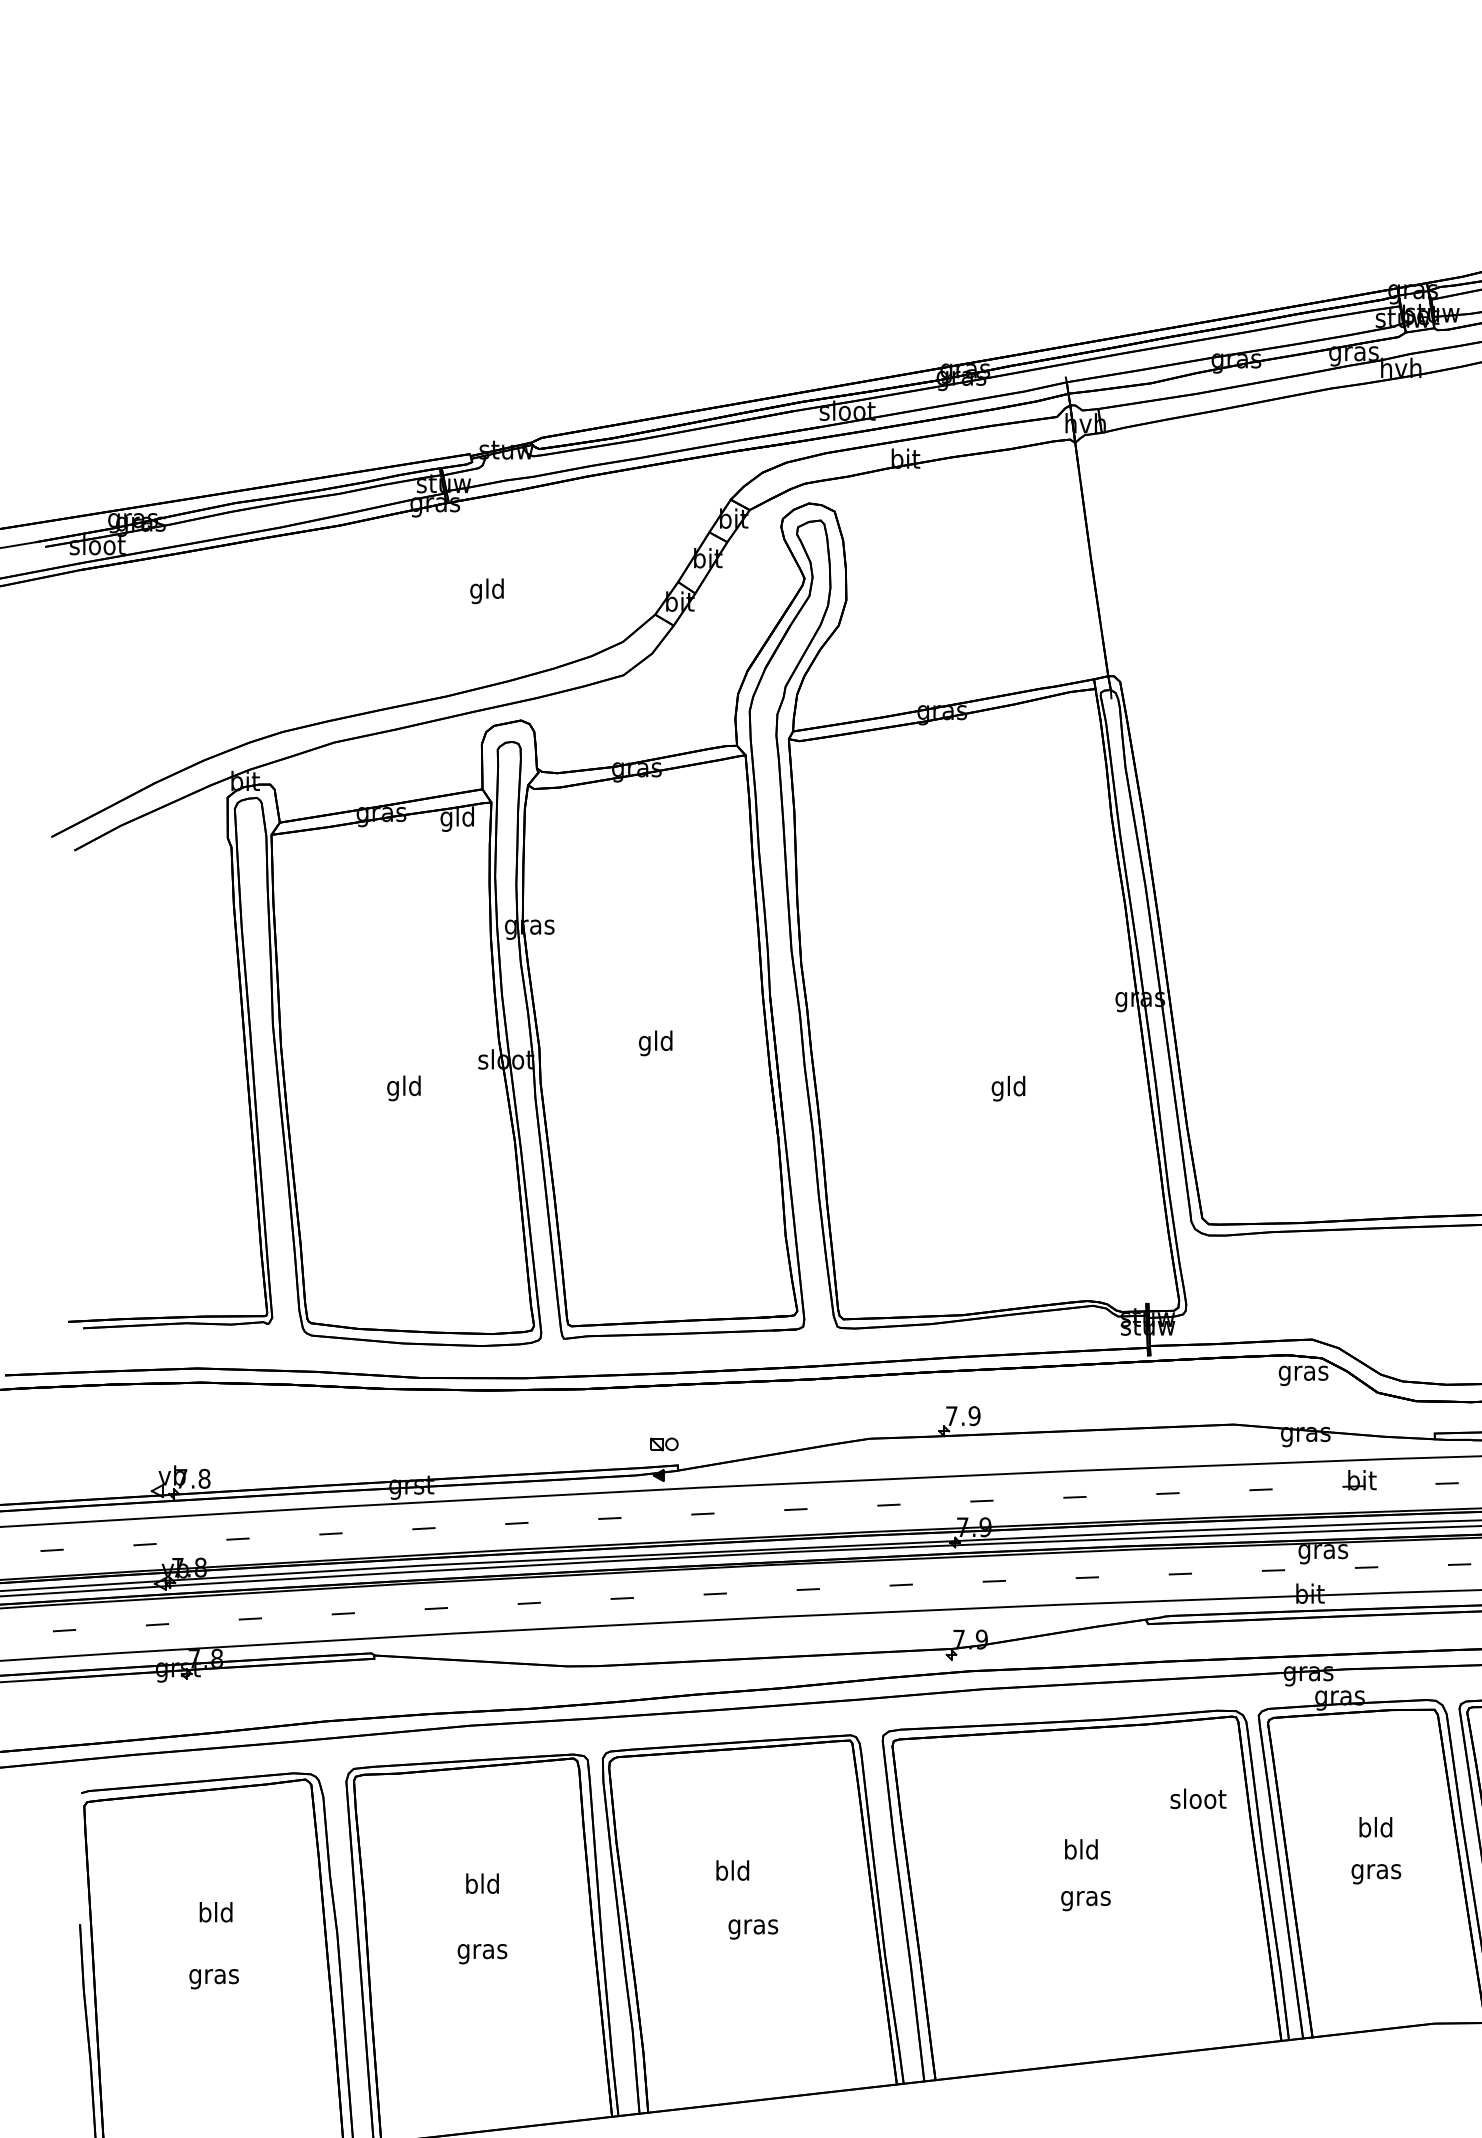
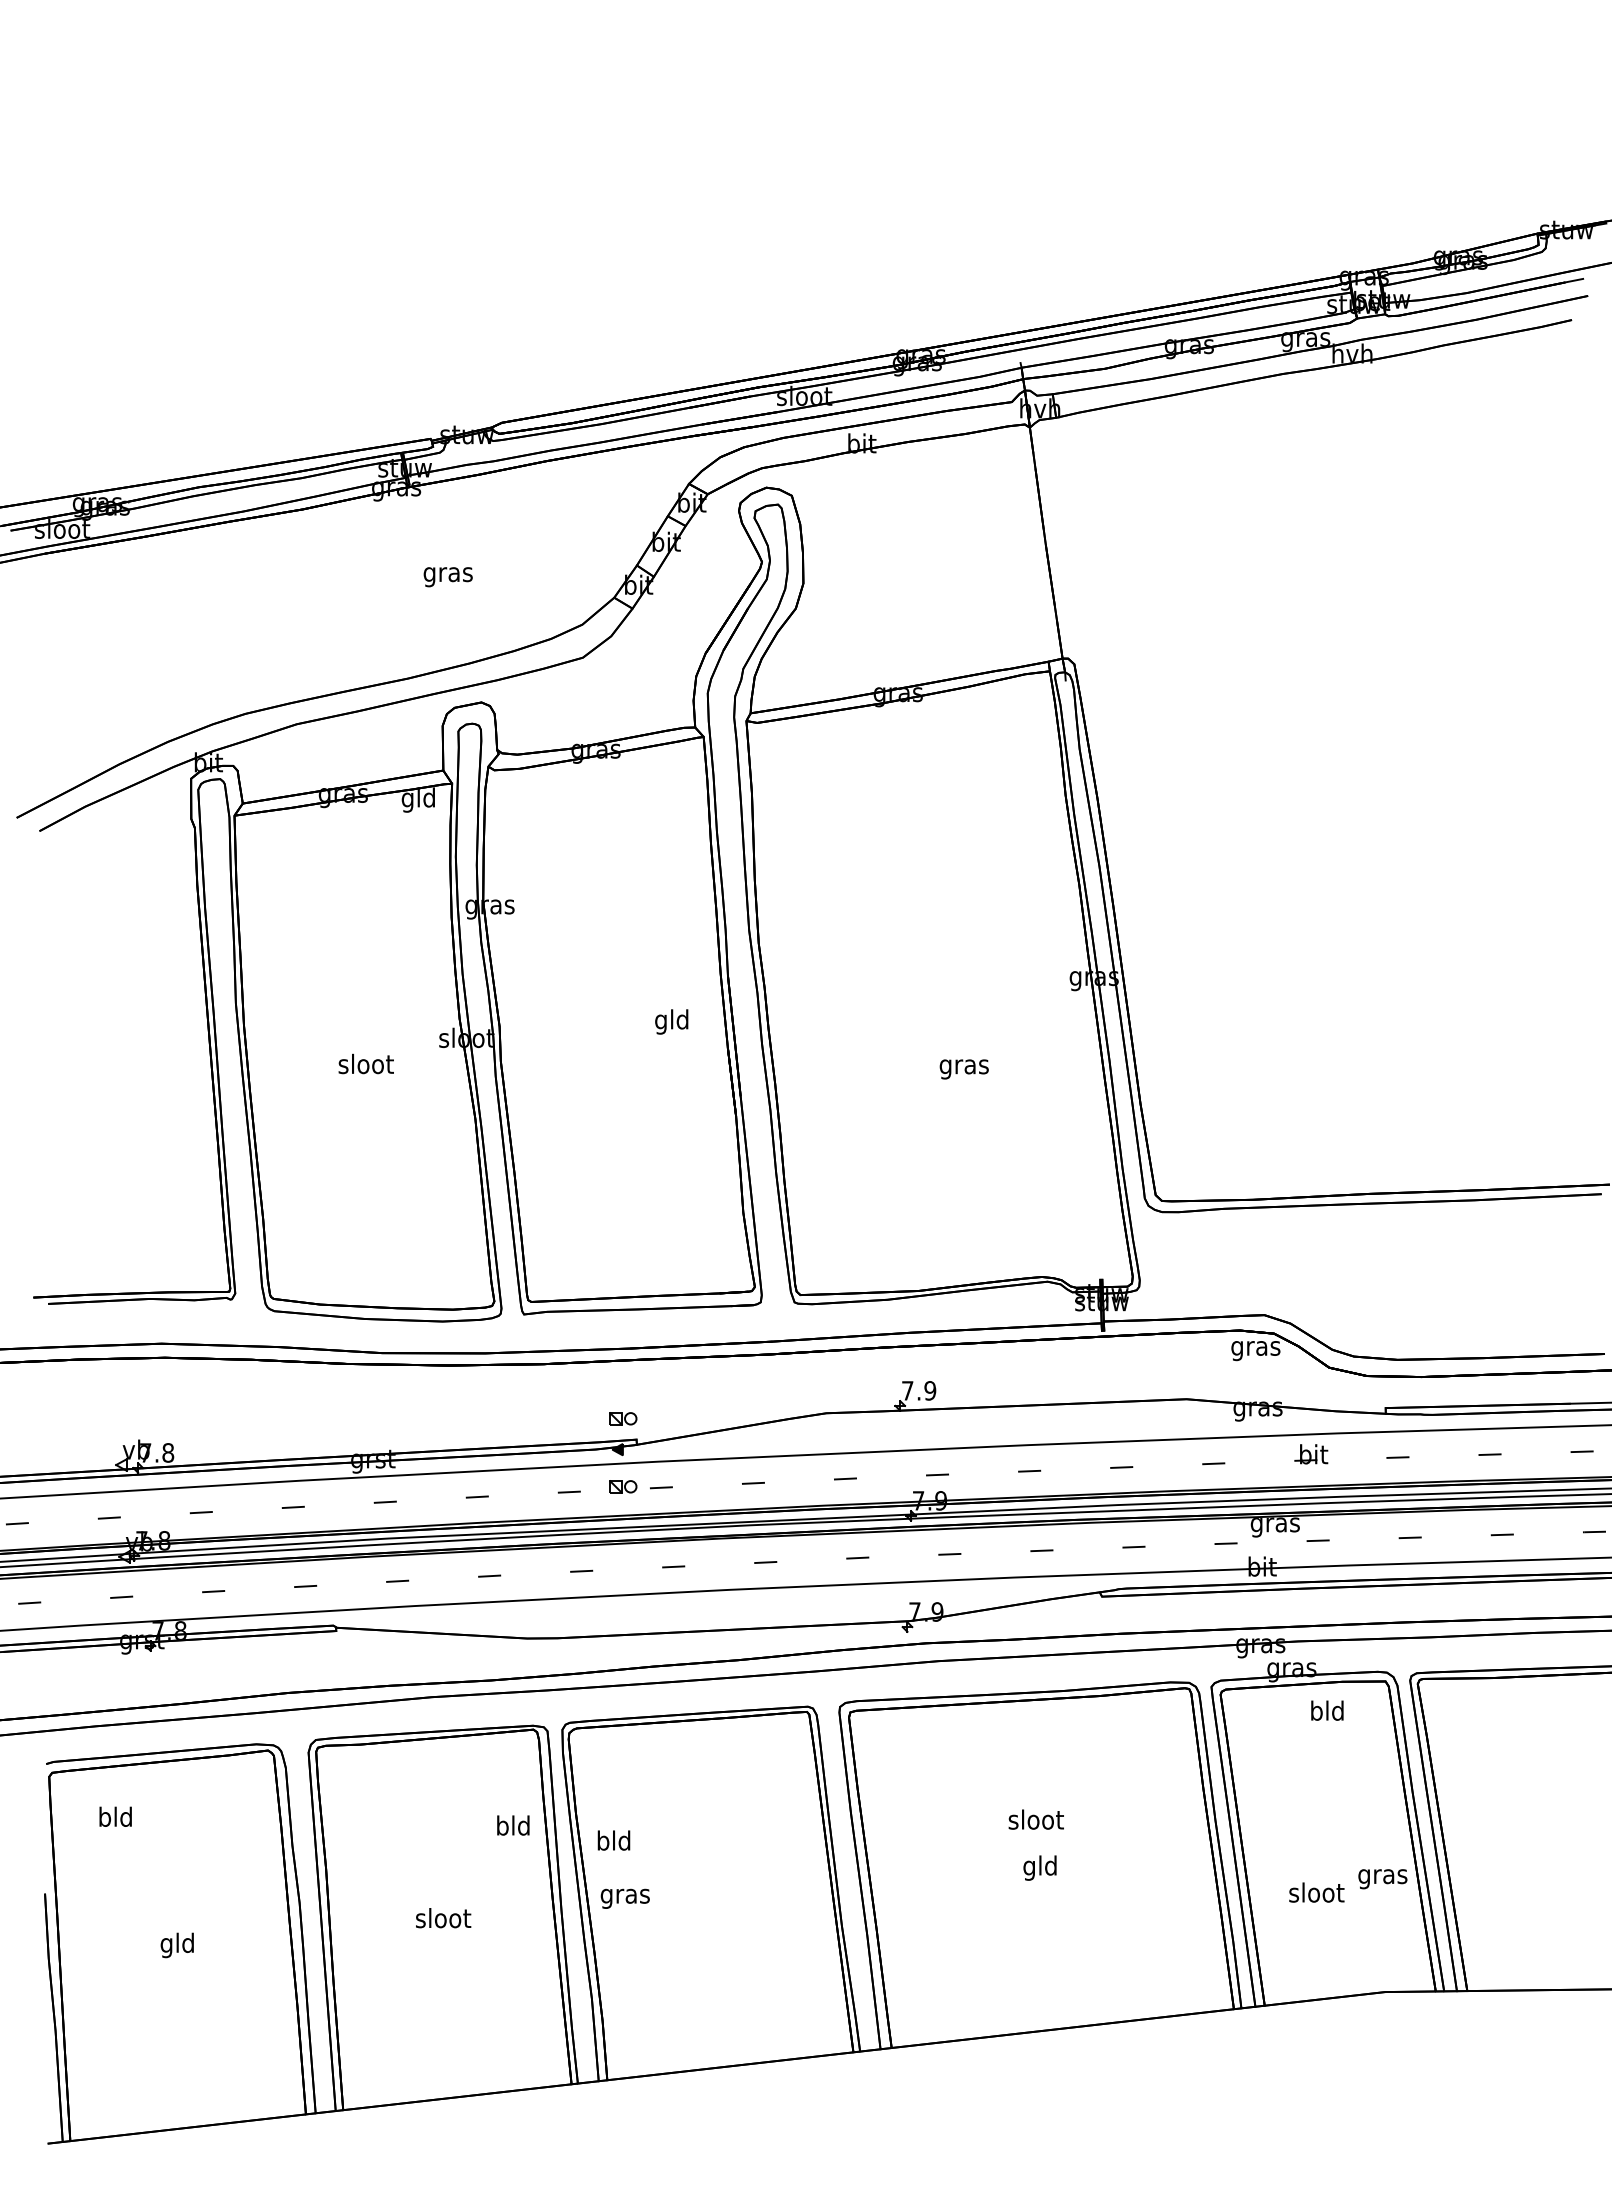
text: (486, 591) -> (447, 574), gld -> gras
text: (655, 1042) -> (671, 1021), moved
text: (403, 1088) -> (365, 1066), gld -> sloot
text: (1008, 1088) -> (963, 1066), gld -> gras
part: (664, 1512) -> (623, 1486), added
text: (1198, 1798) -> (1316, 1892), moved
text: (1375, 1827) -> (1327, 1710), moved
text: (1080, 1849) -> (1035, 1819), bld -> sloot
text: (732, 1870) -> (613, 1840), moved
text: (1375, 1874) -> (1382, 1879), moved
text: (482, 1883) -> (513, 1825), moved
text: (1085, 1897) -> (1040, 1867), gras -> gld
text: (215, 1911) -> (115, 1816), moved
text: (752, 1929) -> (624, 1898), moved
text: (482, 1951) -> (443, 1920), gras -> sloot
text: (213, 1976) -> (177, 1945), gras -> gld

